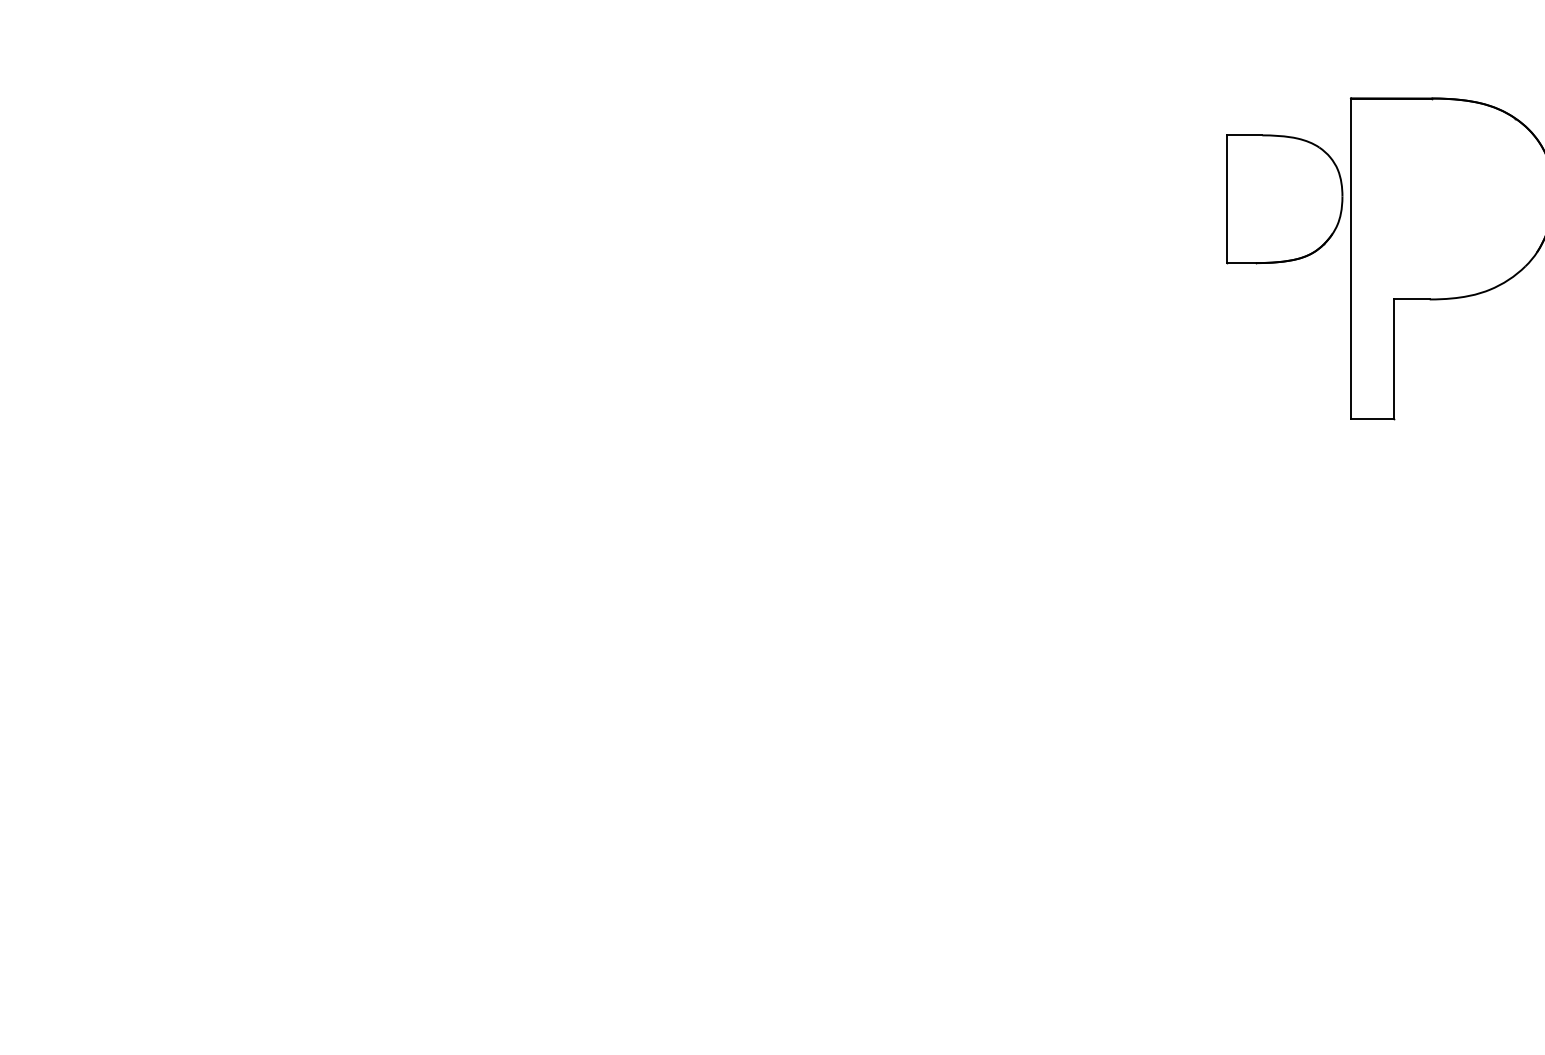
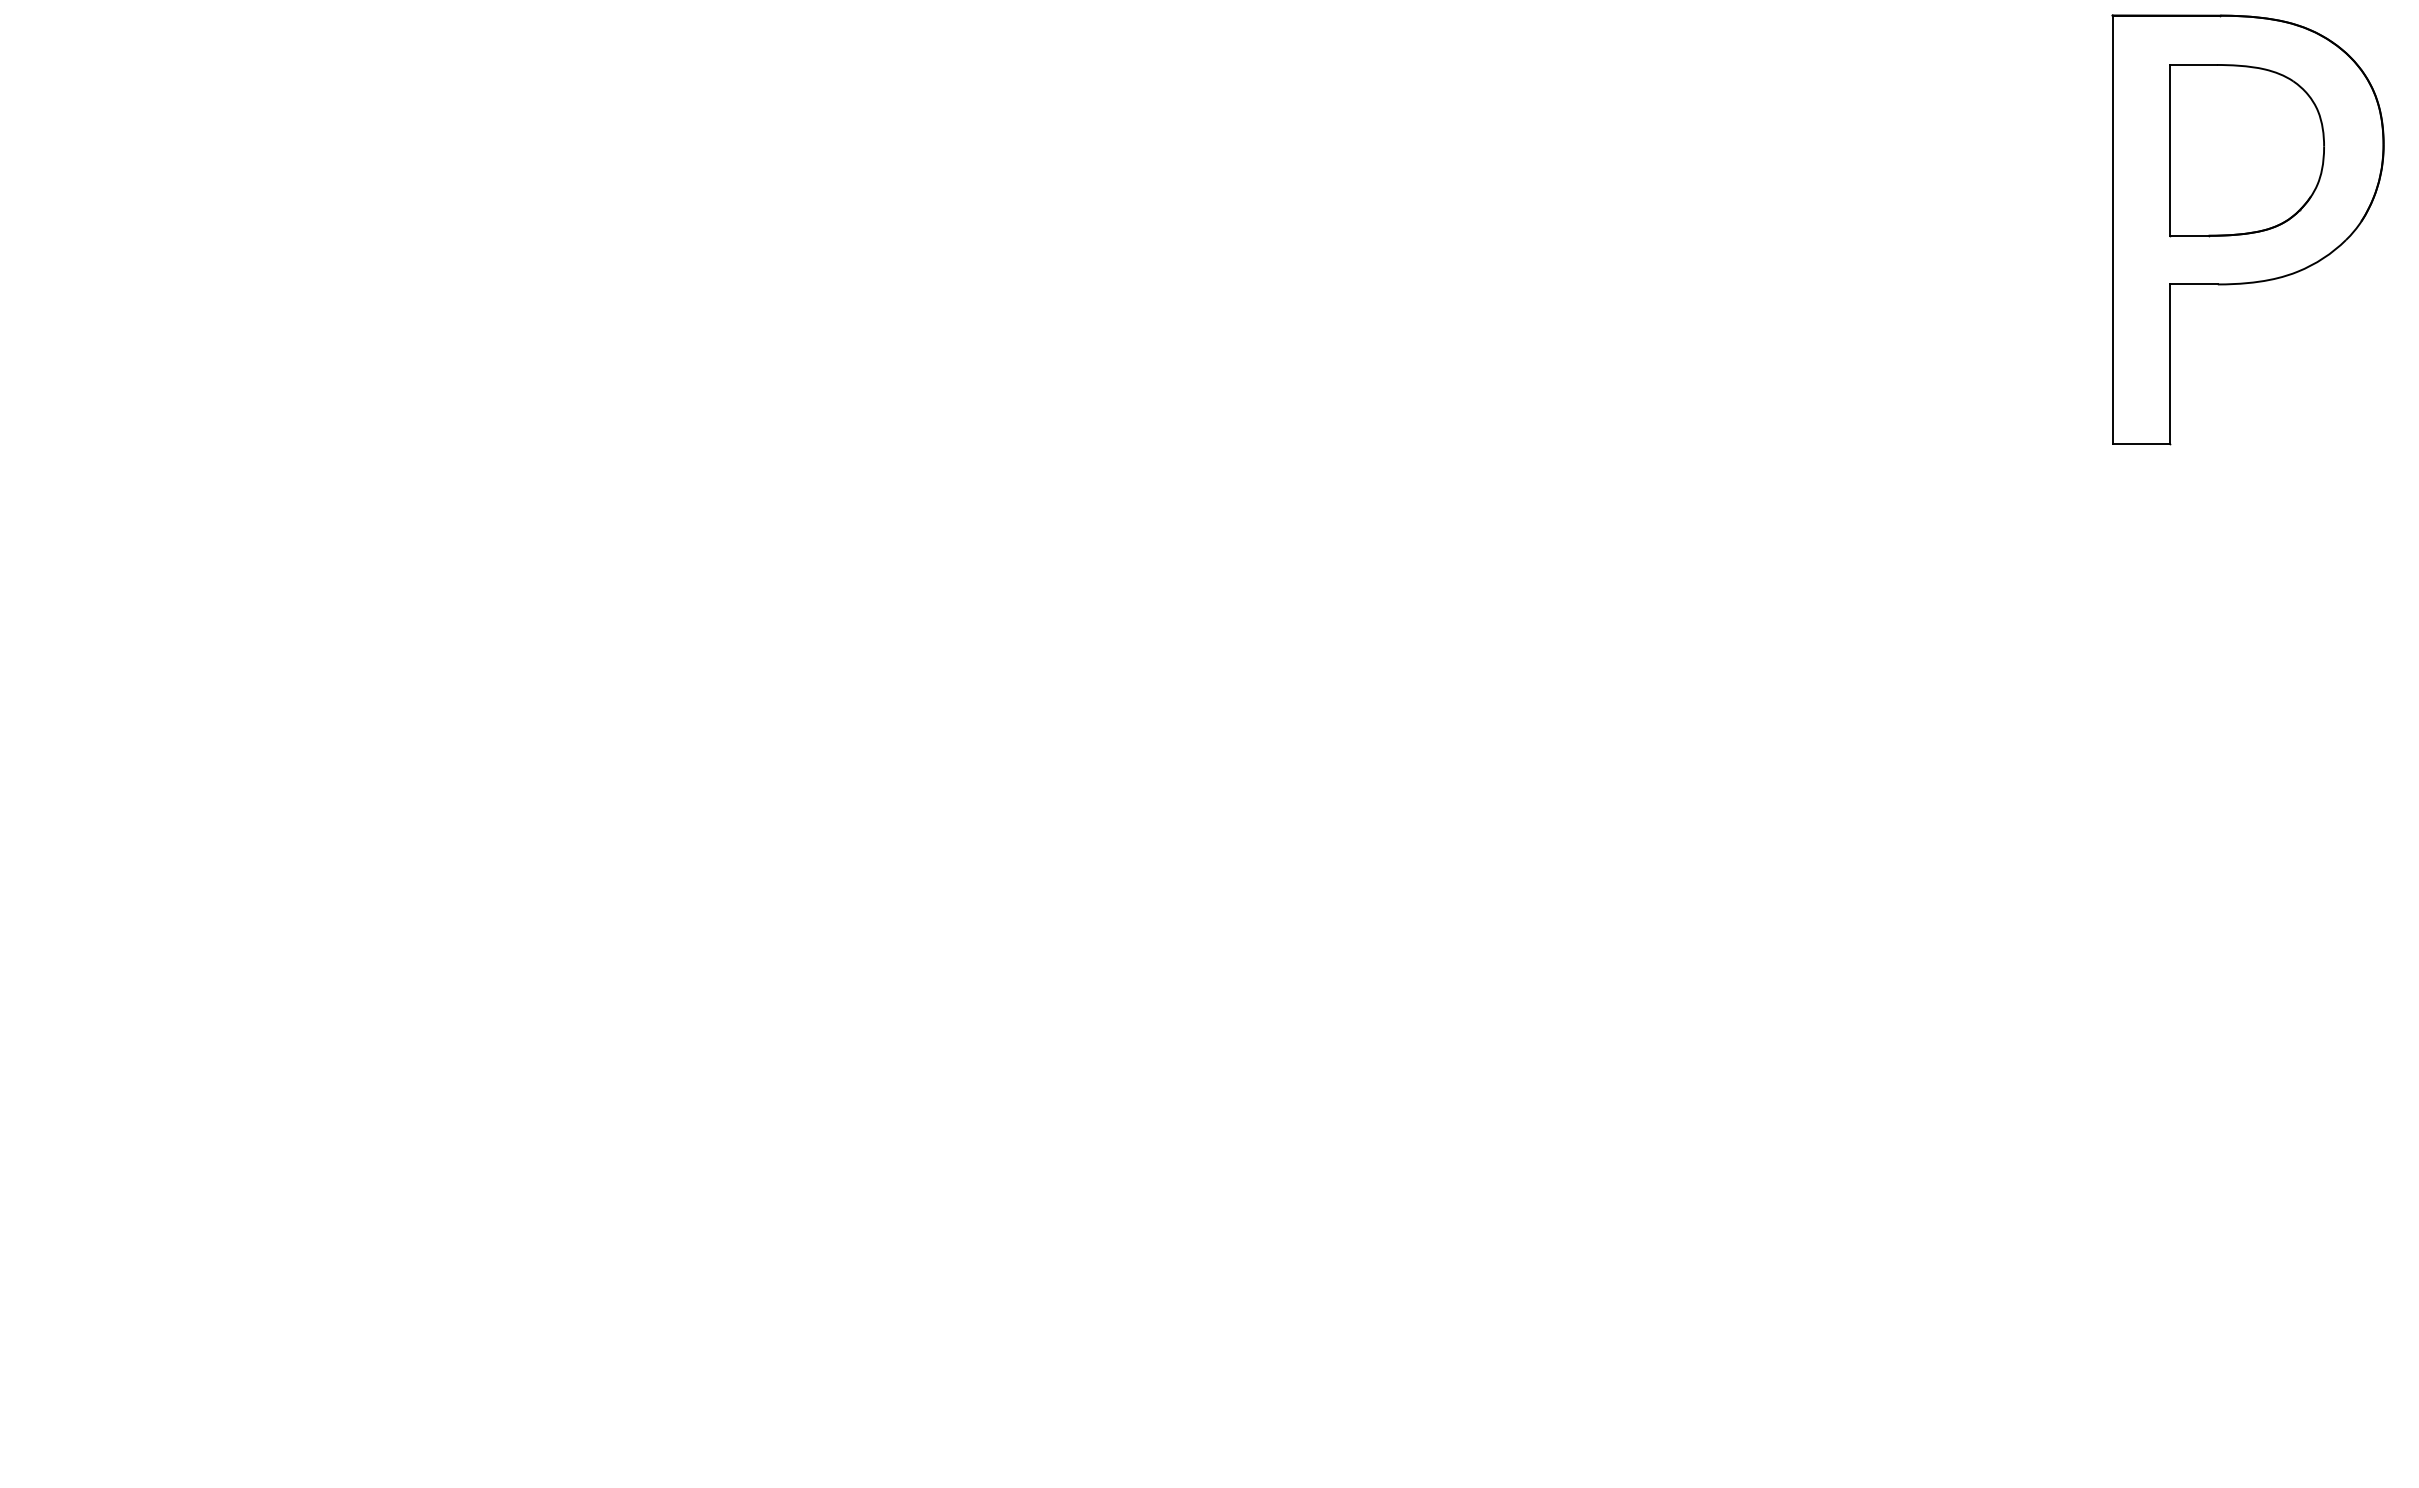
part: (1284, 199) -> (2246, 150), moved

